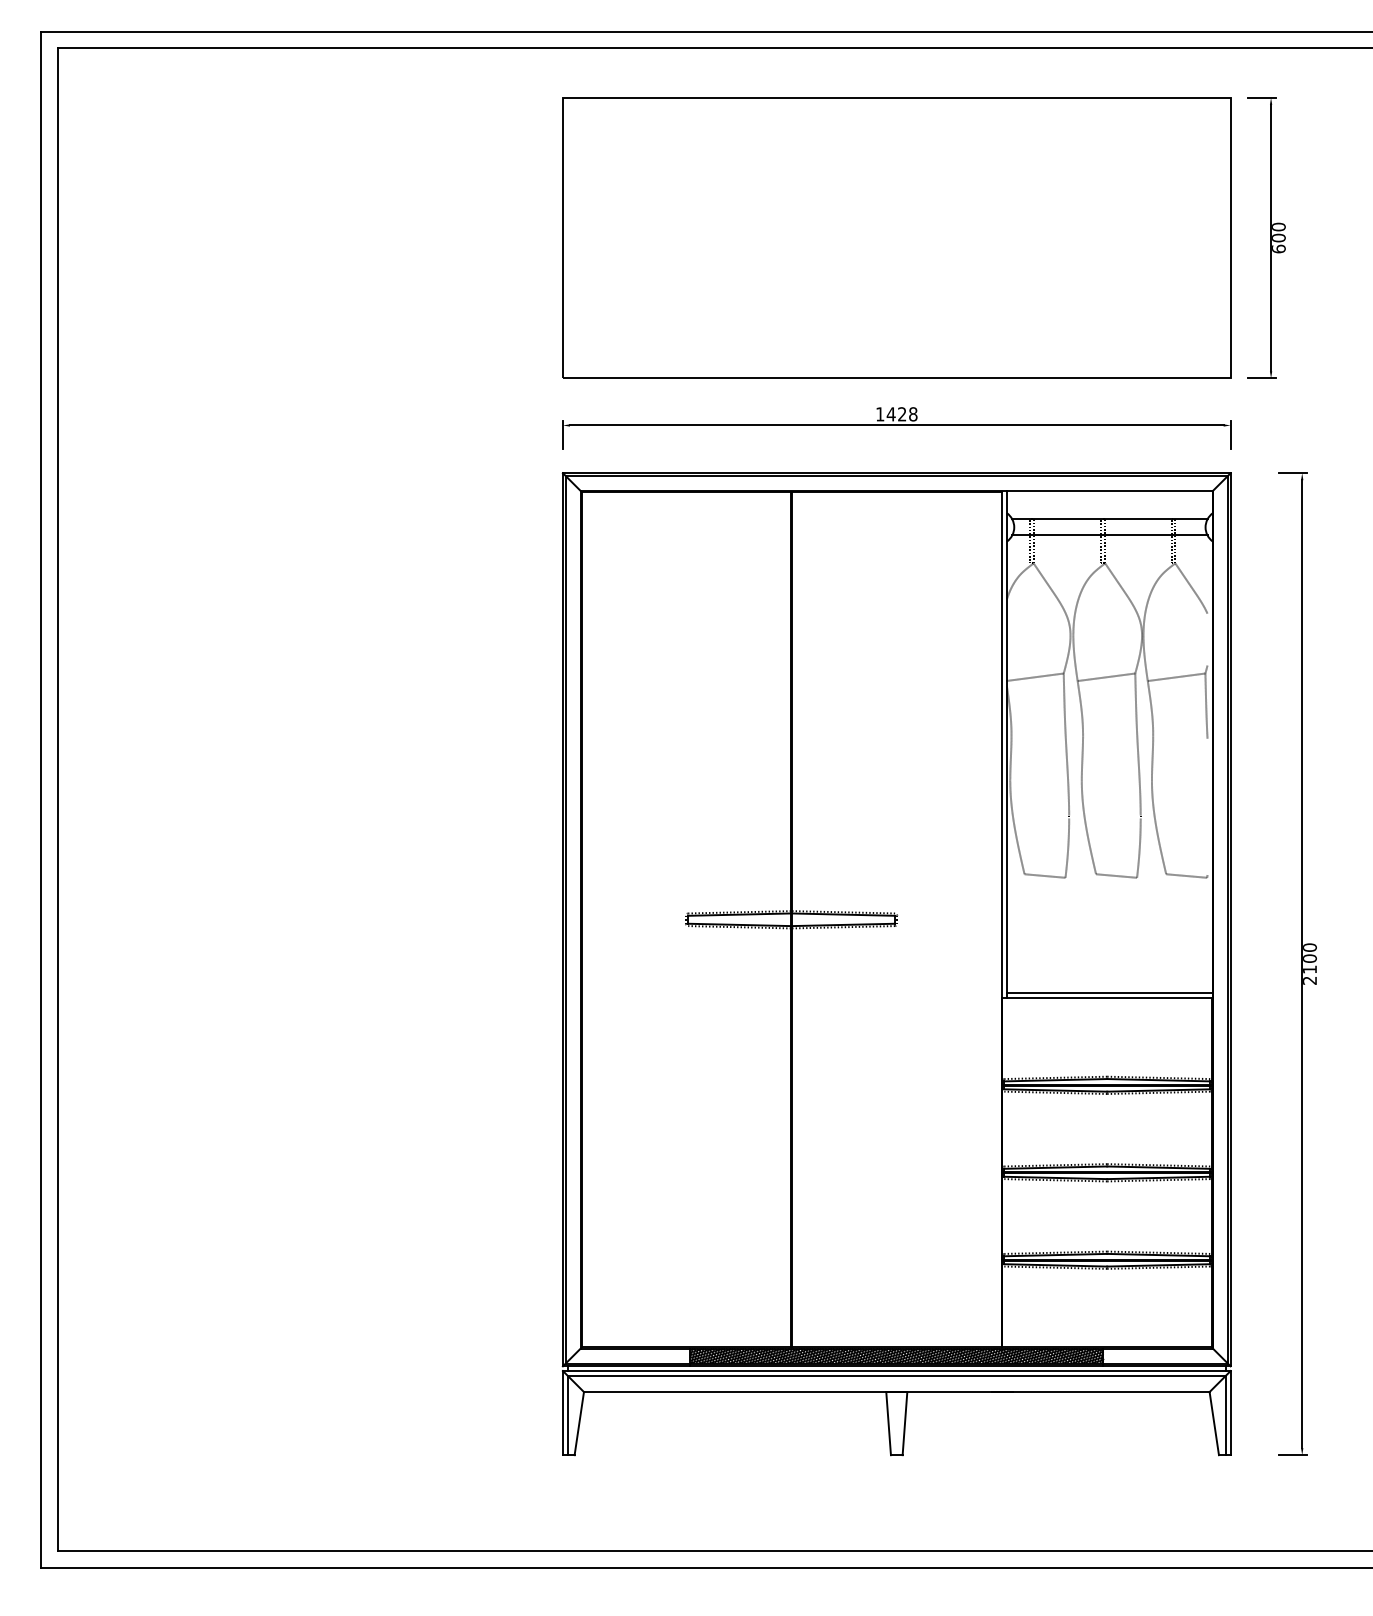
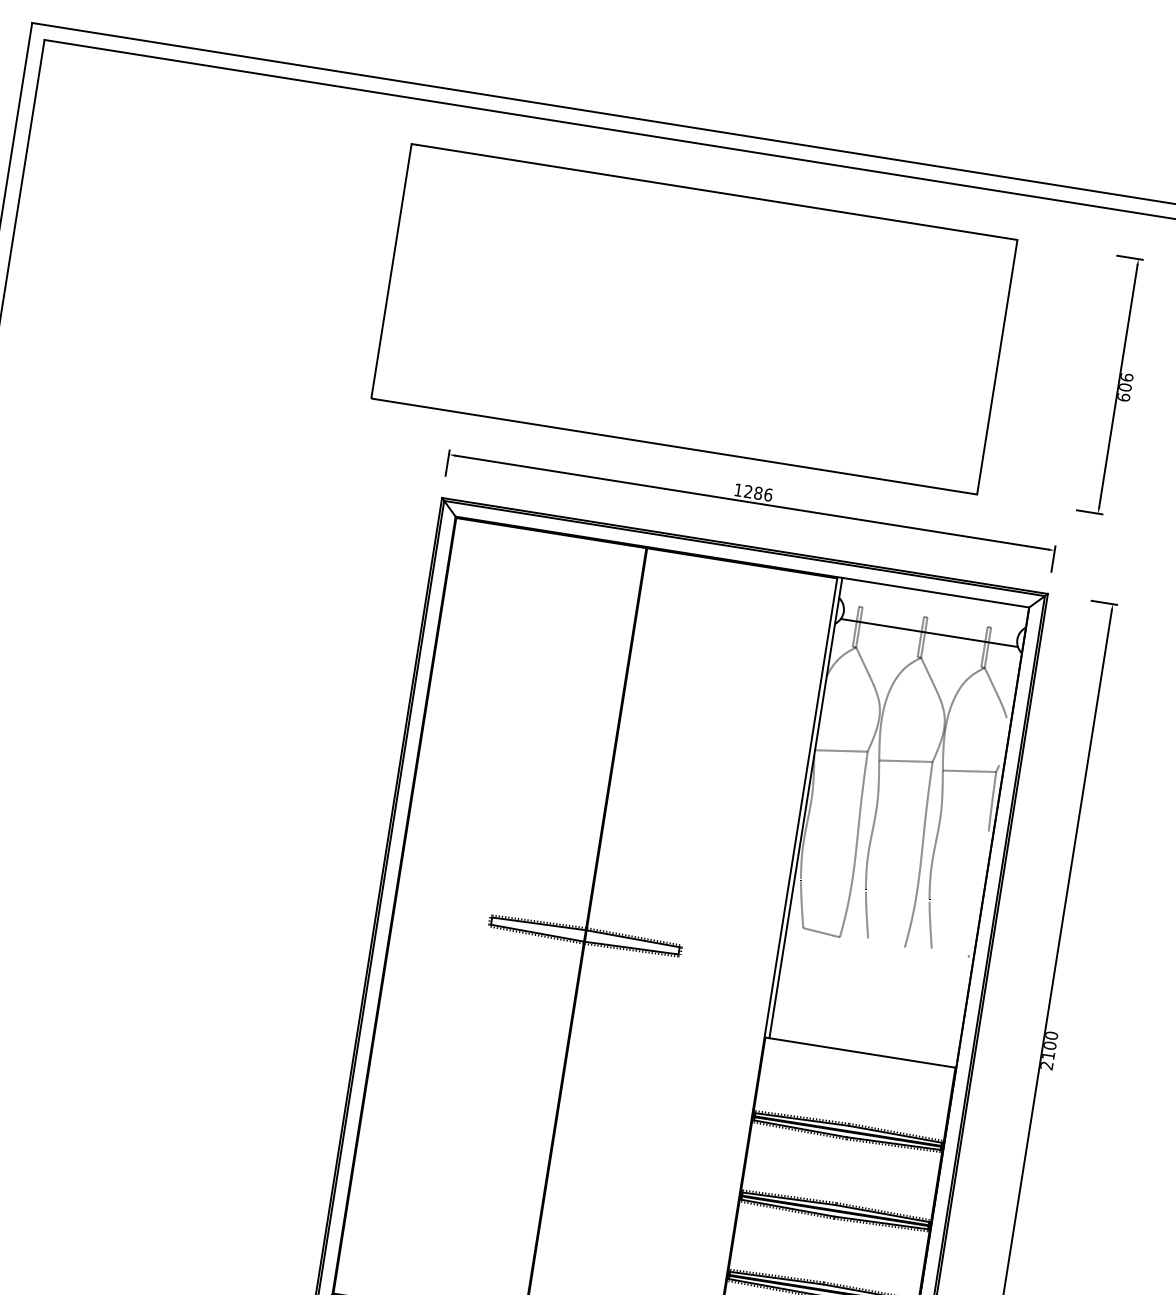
text: (1278, 226) -> (1126, 376), 600 -> 606
part: (896, 237) -> (694, 318), moved
text: (901, 414) -> (757, 493), 1428 -> 1286
line: (1109, 519) -> (931, 618), removed
line: (1116, 875) -> (886, 942), removed
line: (1186, 875) -> (950, 952), removed
line: (1109, 993) -> (863, 1048), removed

